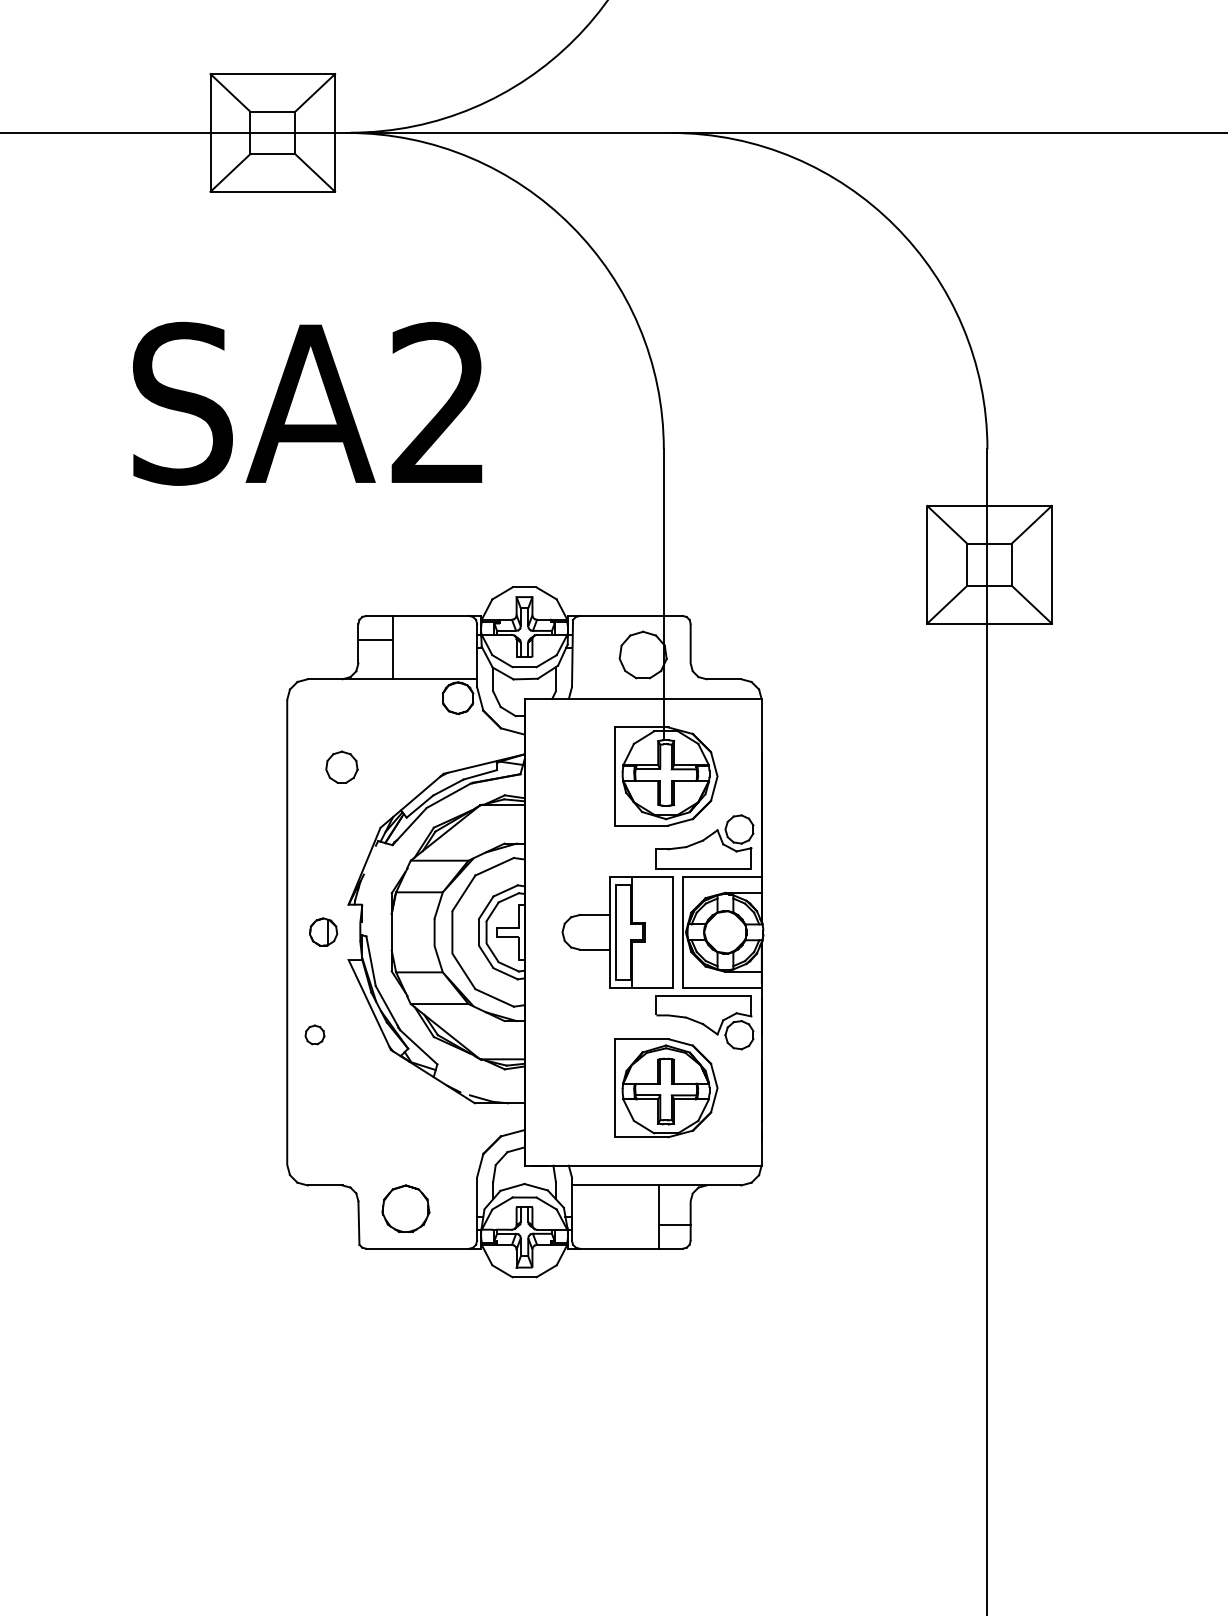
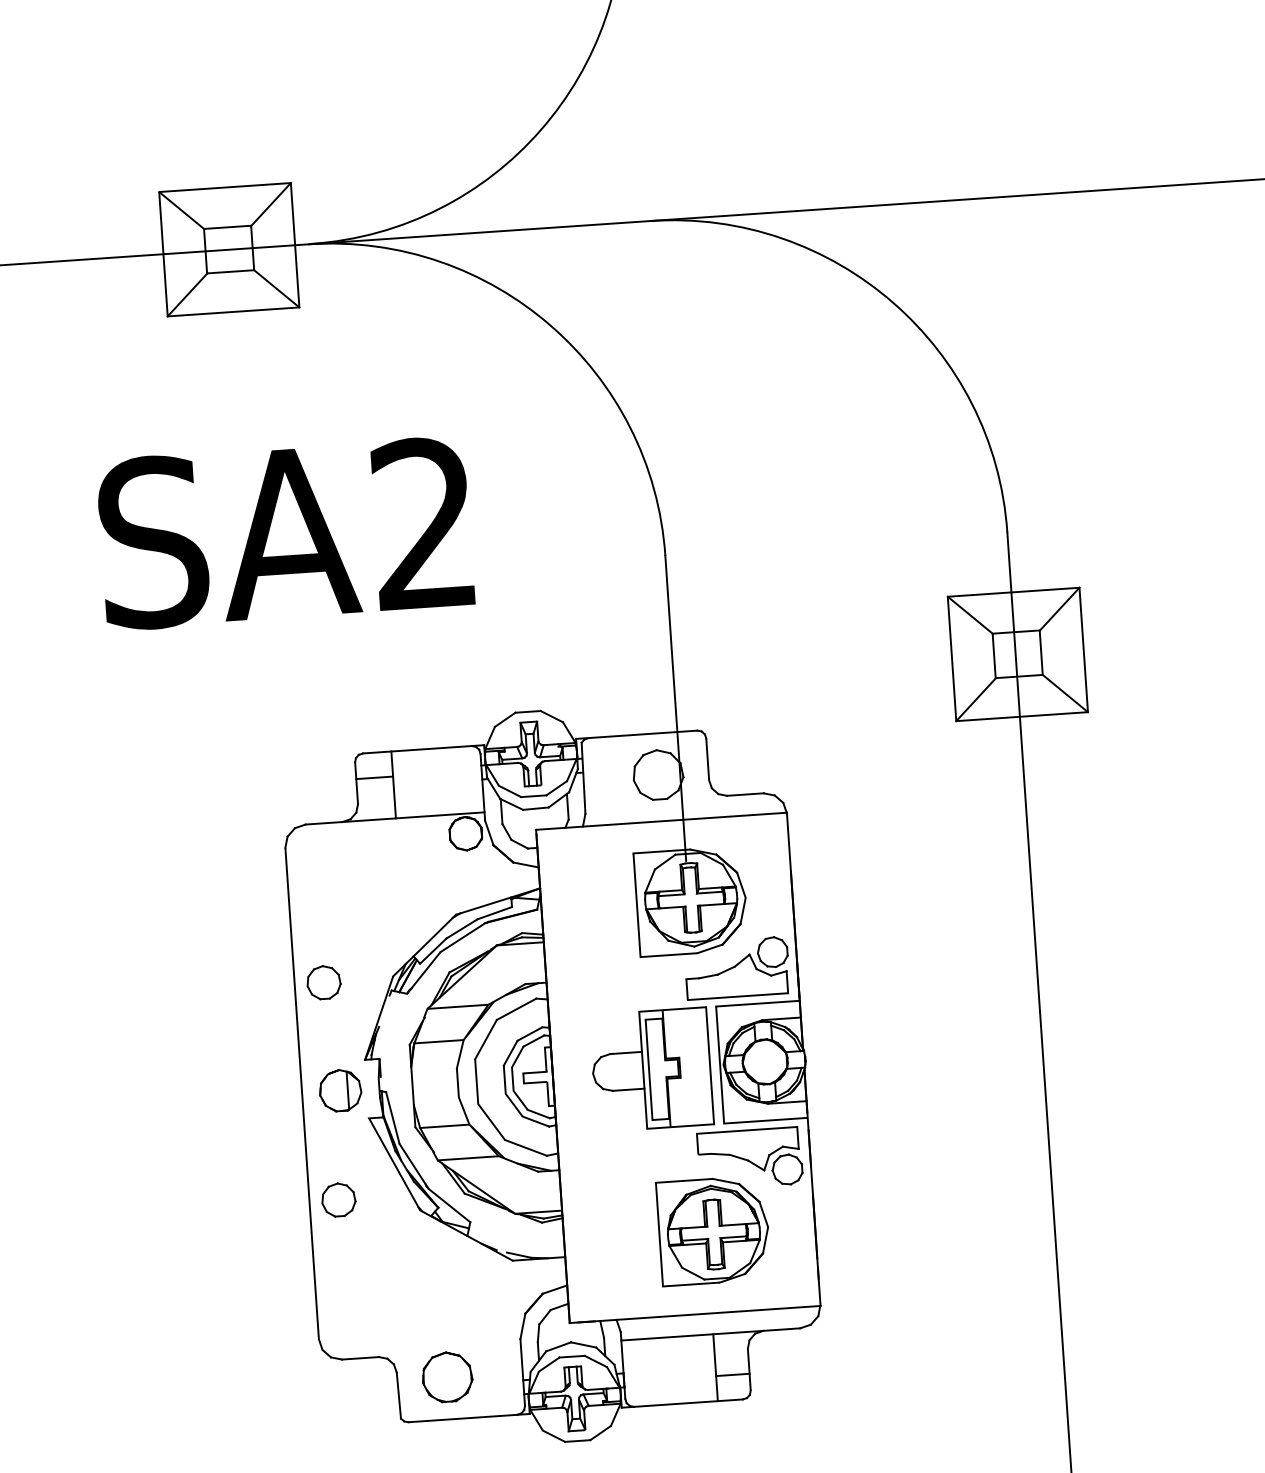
part: (341, 766) -> (323, 981), moved
part: (323, 931) -> (340, 1090), size x1.43
part: (314, 1034) -> (338, 1199), size x1.67

